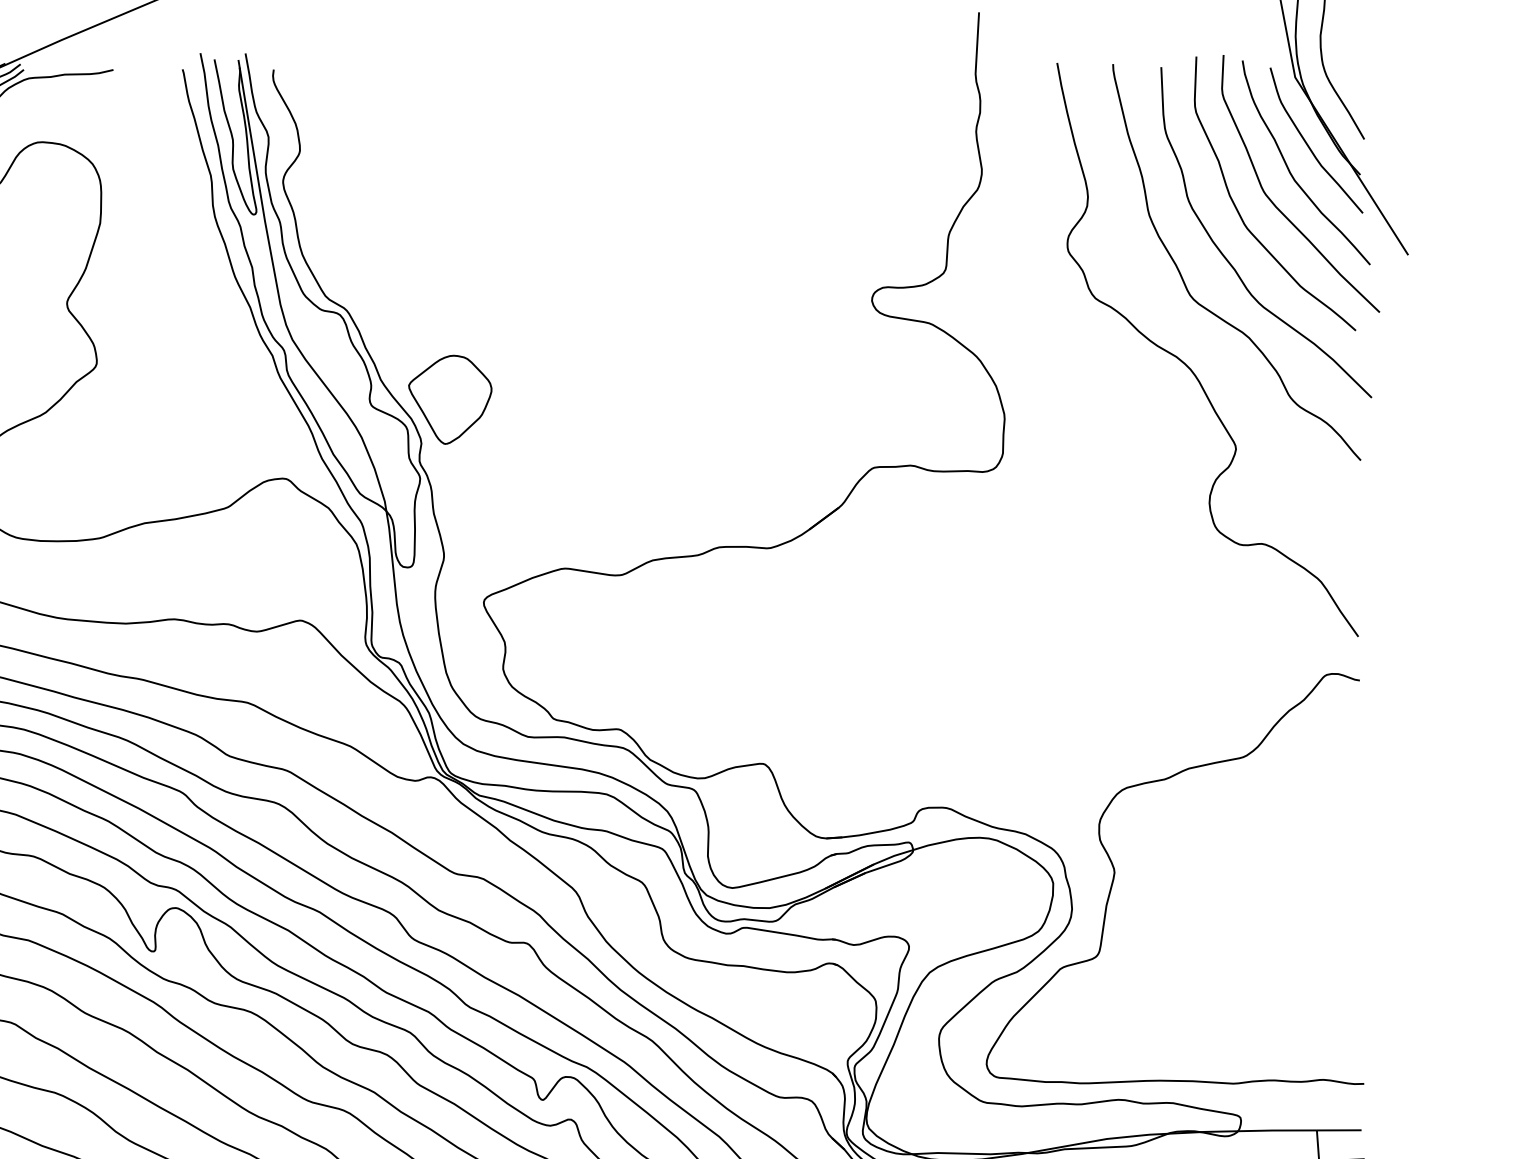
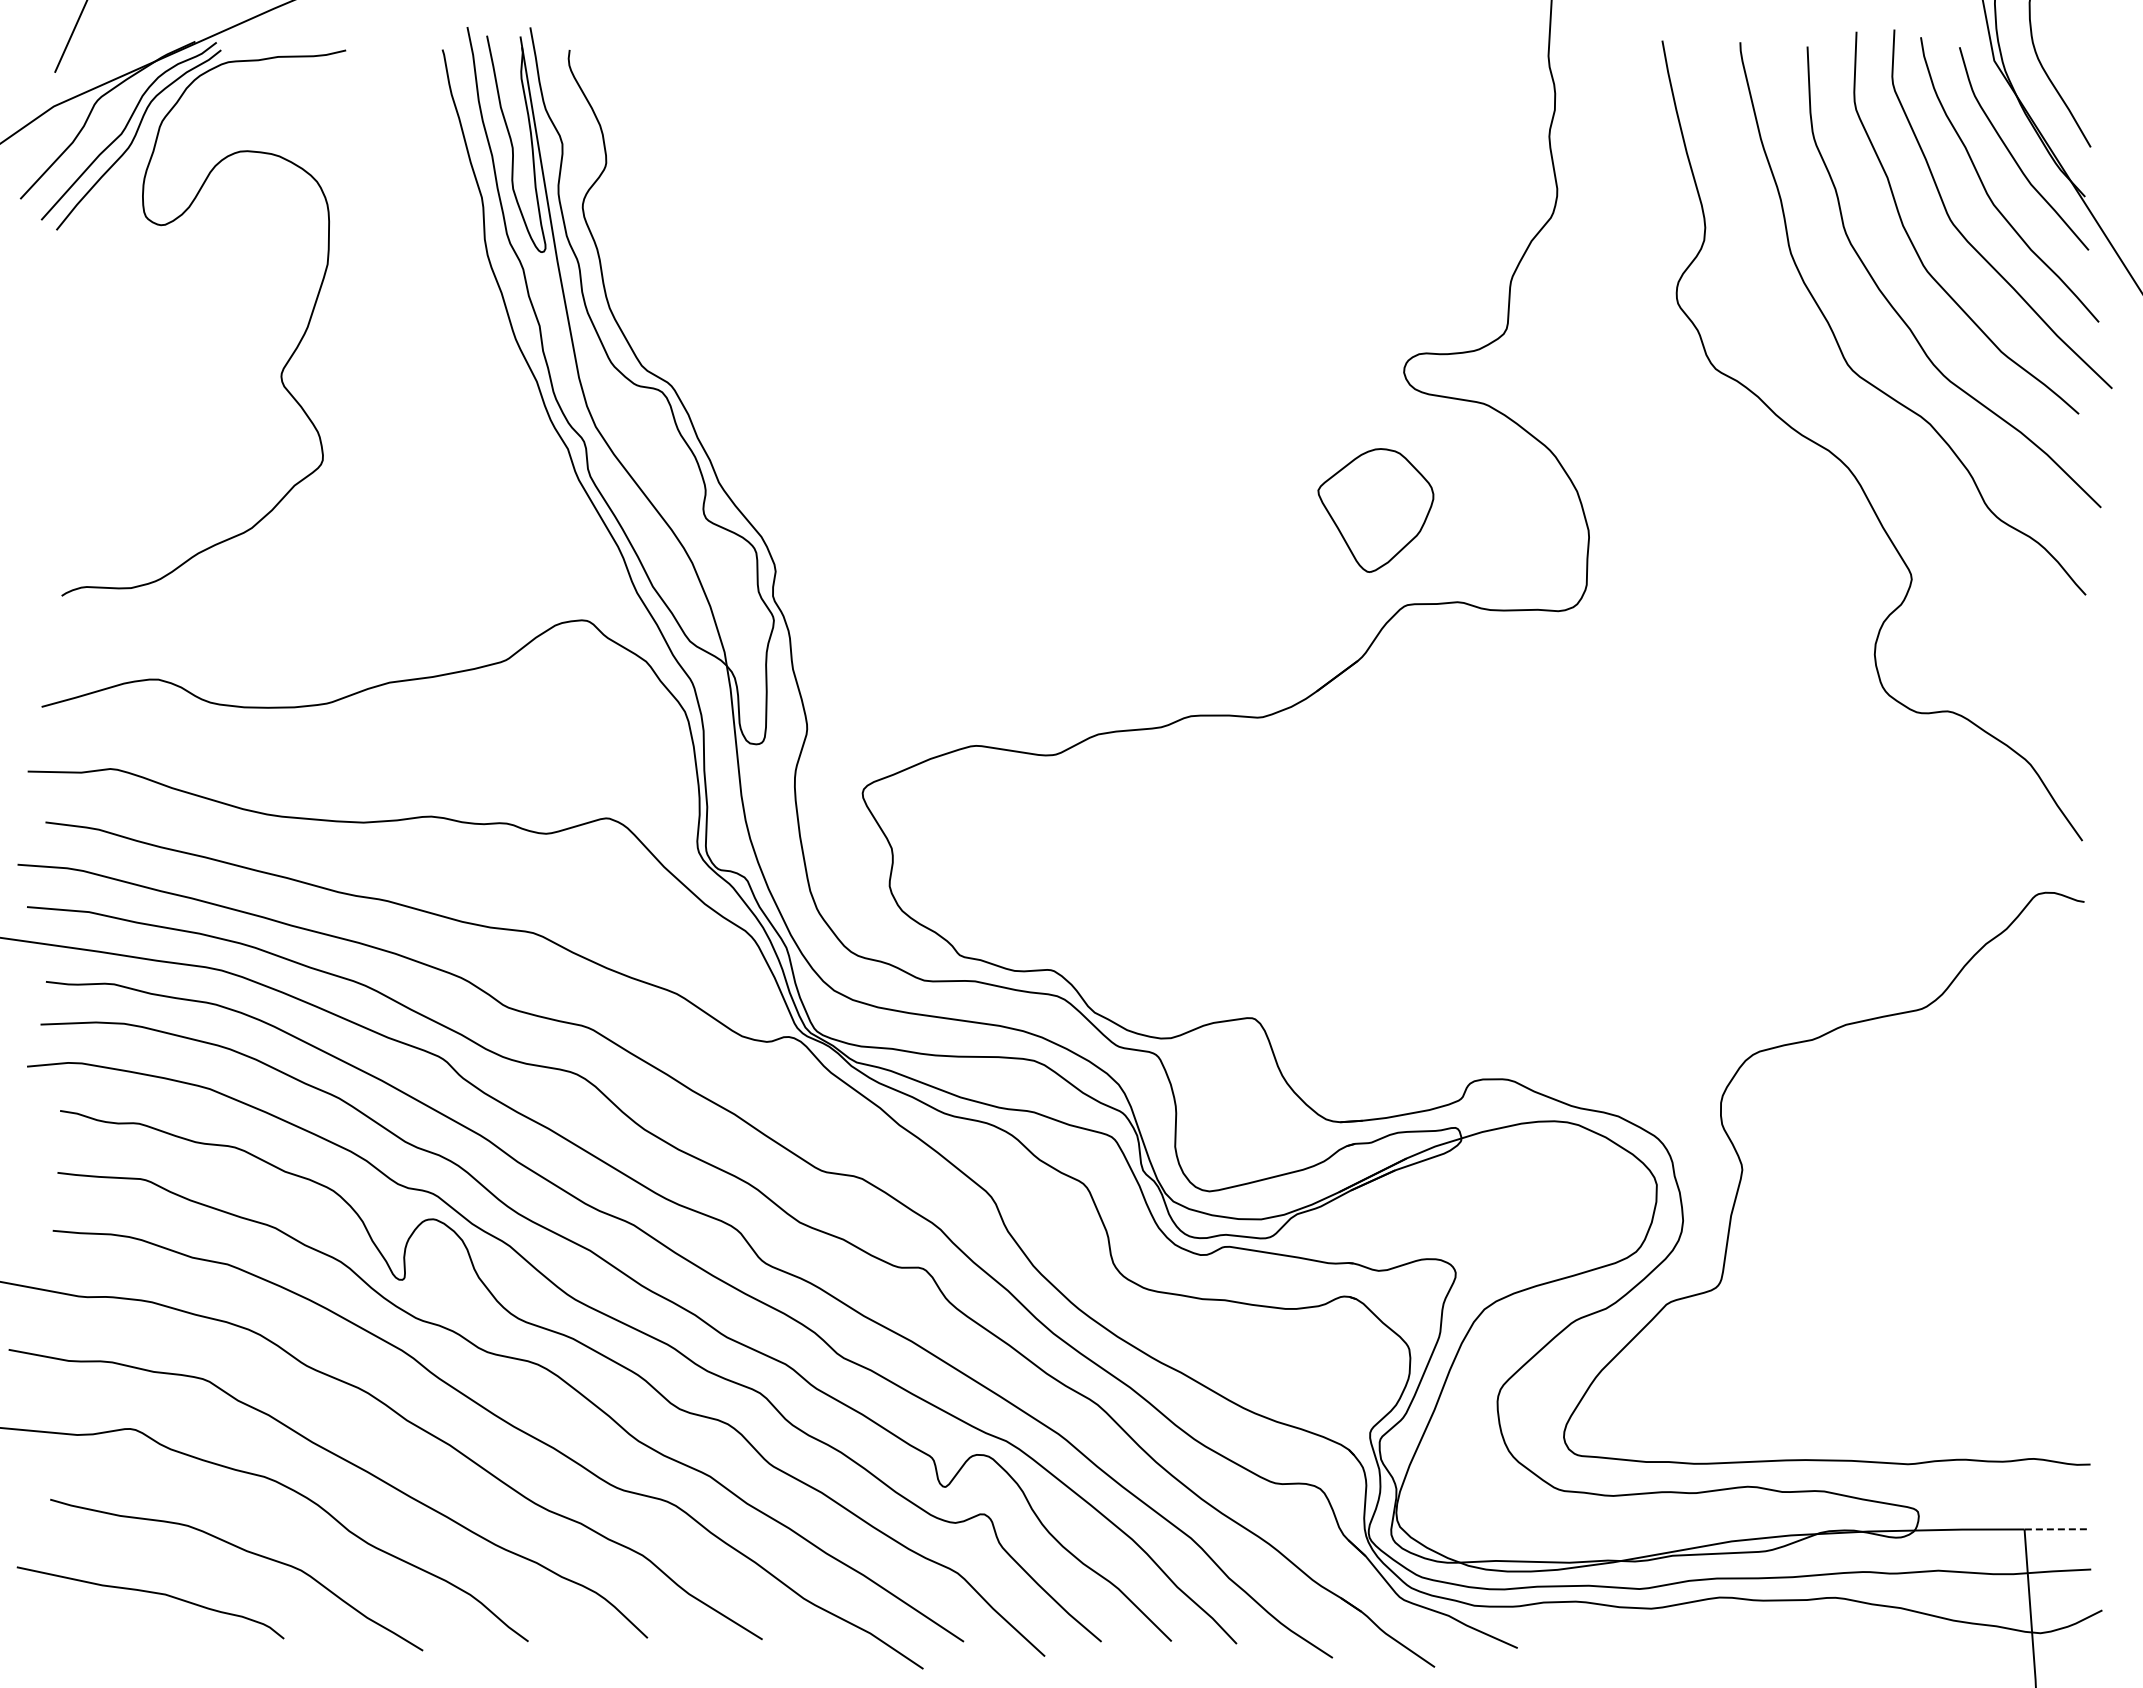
part: (450, 399) -> (1375, 510), moved
line: (1339, 1130) -> (2055, 1529), solid -> dashed

